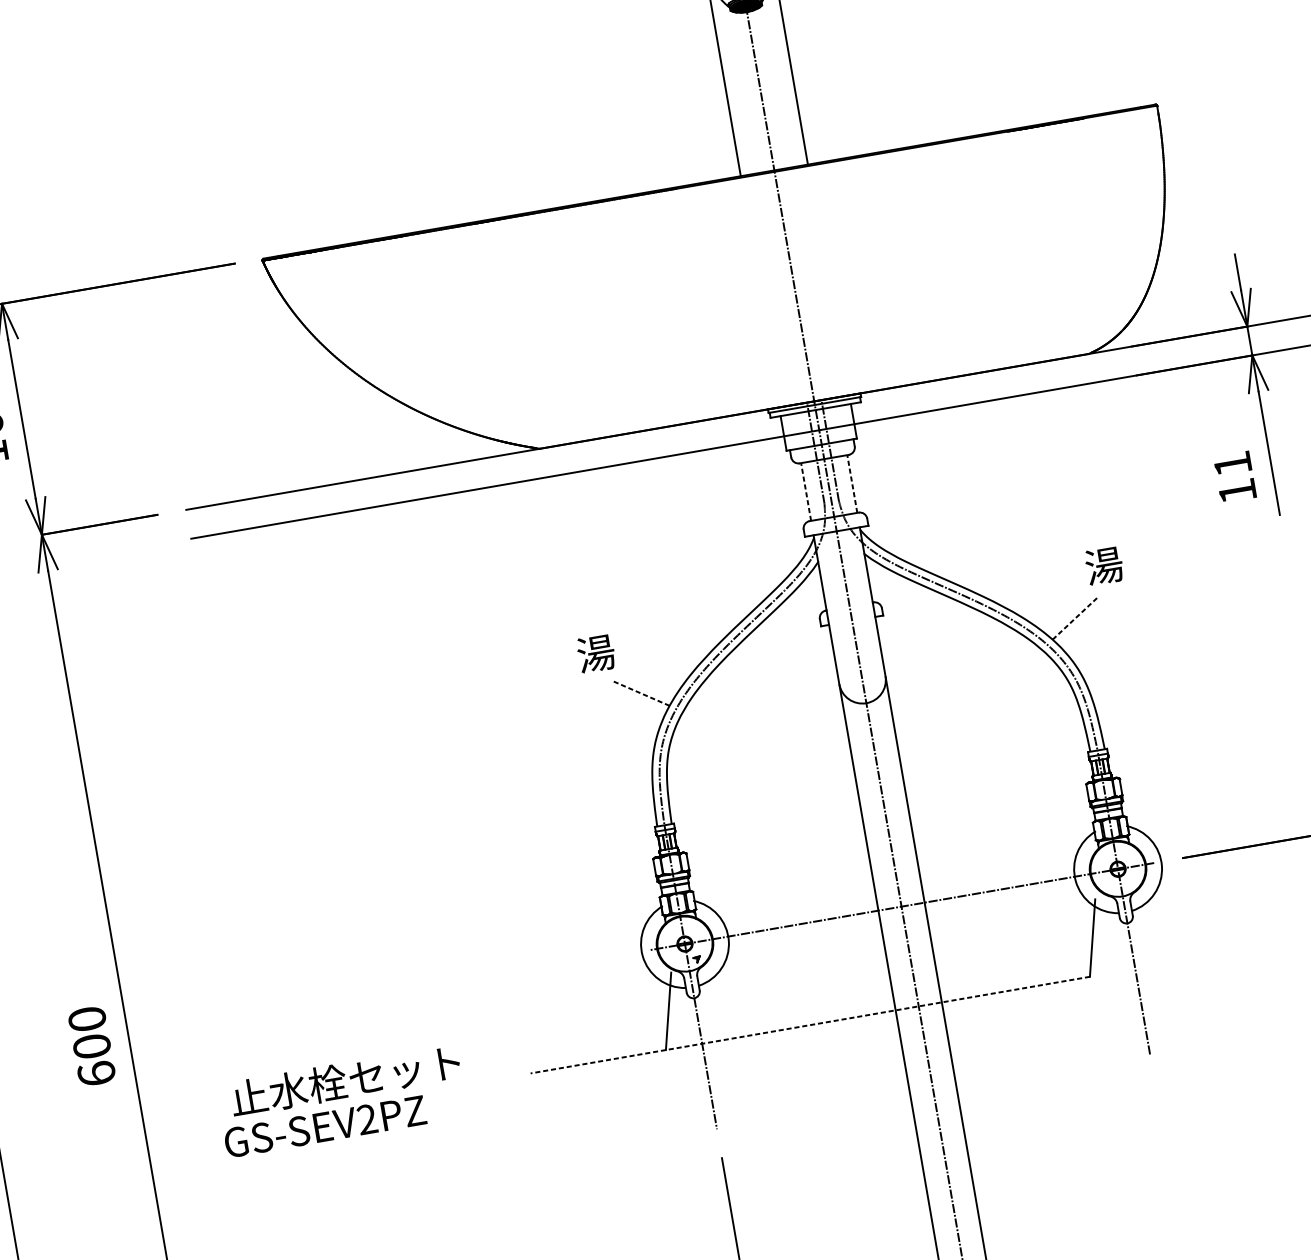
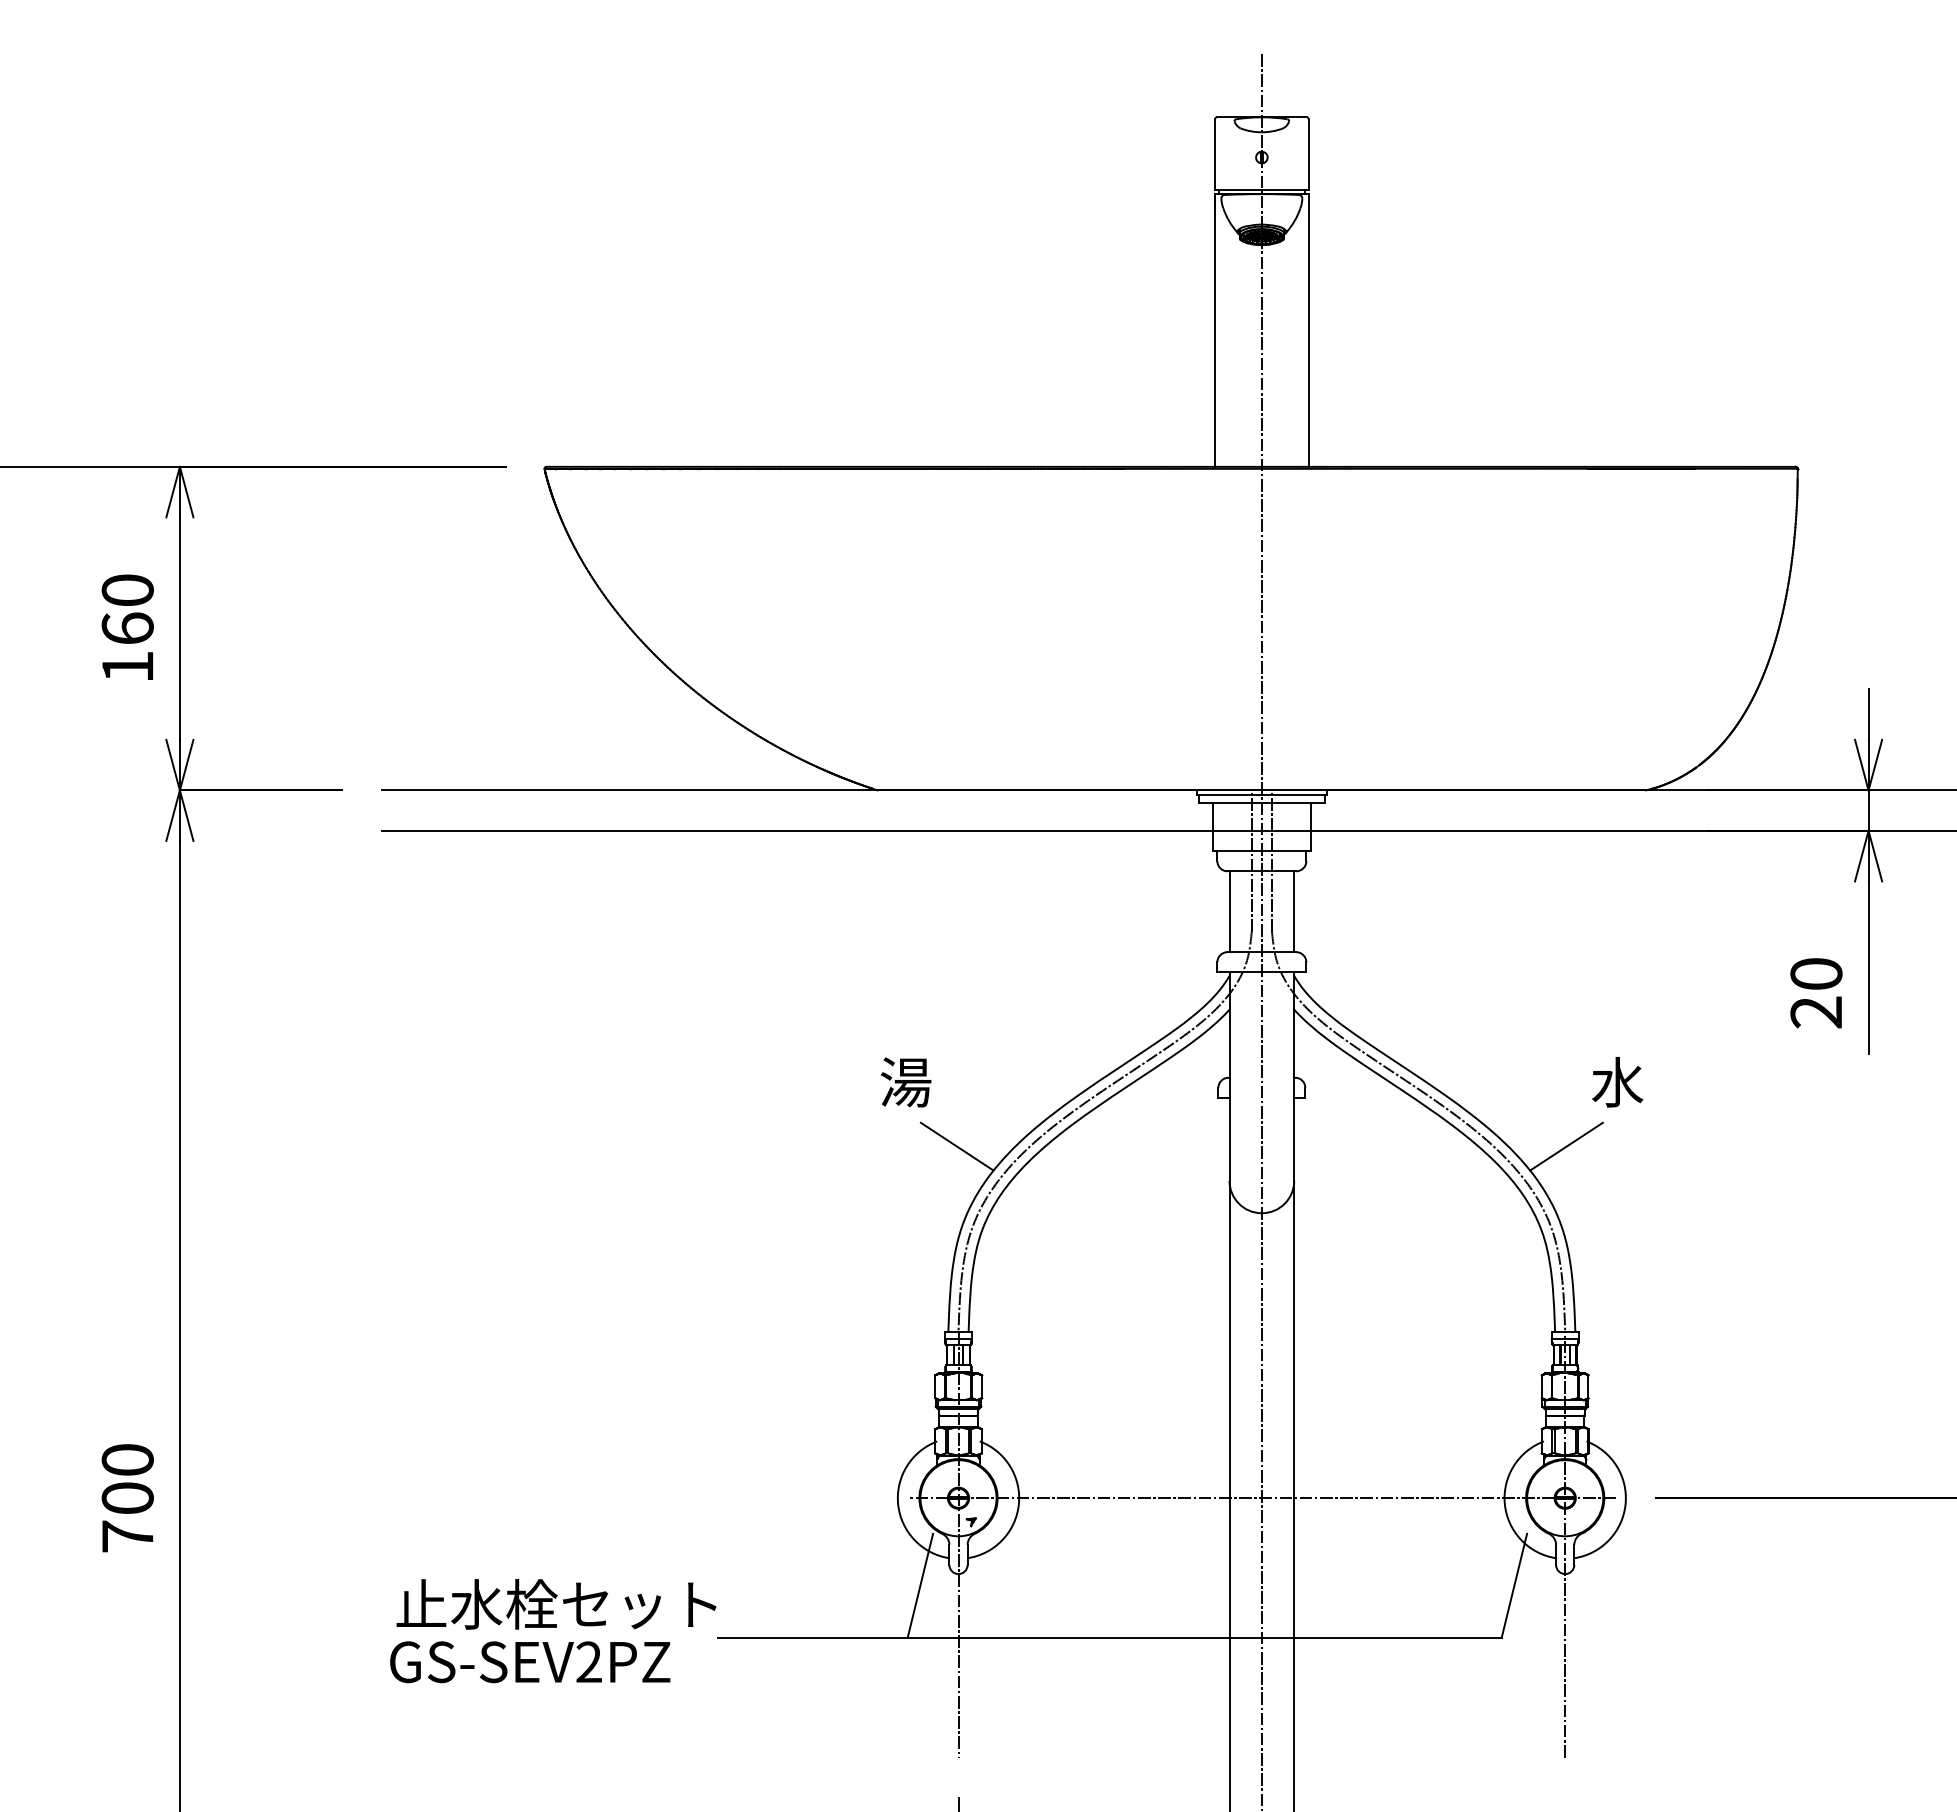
text: (1235, 477) -> (1816, 993), 11 -> 20
line: (852, 483) -> (1294, 911), dashed -> solid
line: (806, 491) -> (1229, 911), dashed -> solid
text: (1104, 566) -> (1617, 1082), 湯 -> 水
line: (1075, 618) -> (1566, 1146), dashed -> solid
line: (640, 693) -> (956, 1146), dashed -> solid
line: (809, 1024) -> (1109, 1637), dashed -> solid
text: (96, 1073) -> (127, 1536), 600 -> 700
text: (345, 1080) -> (556, 1604), moved
text: (325, 1126) -> (530, 1662), moved

